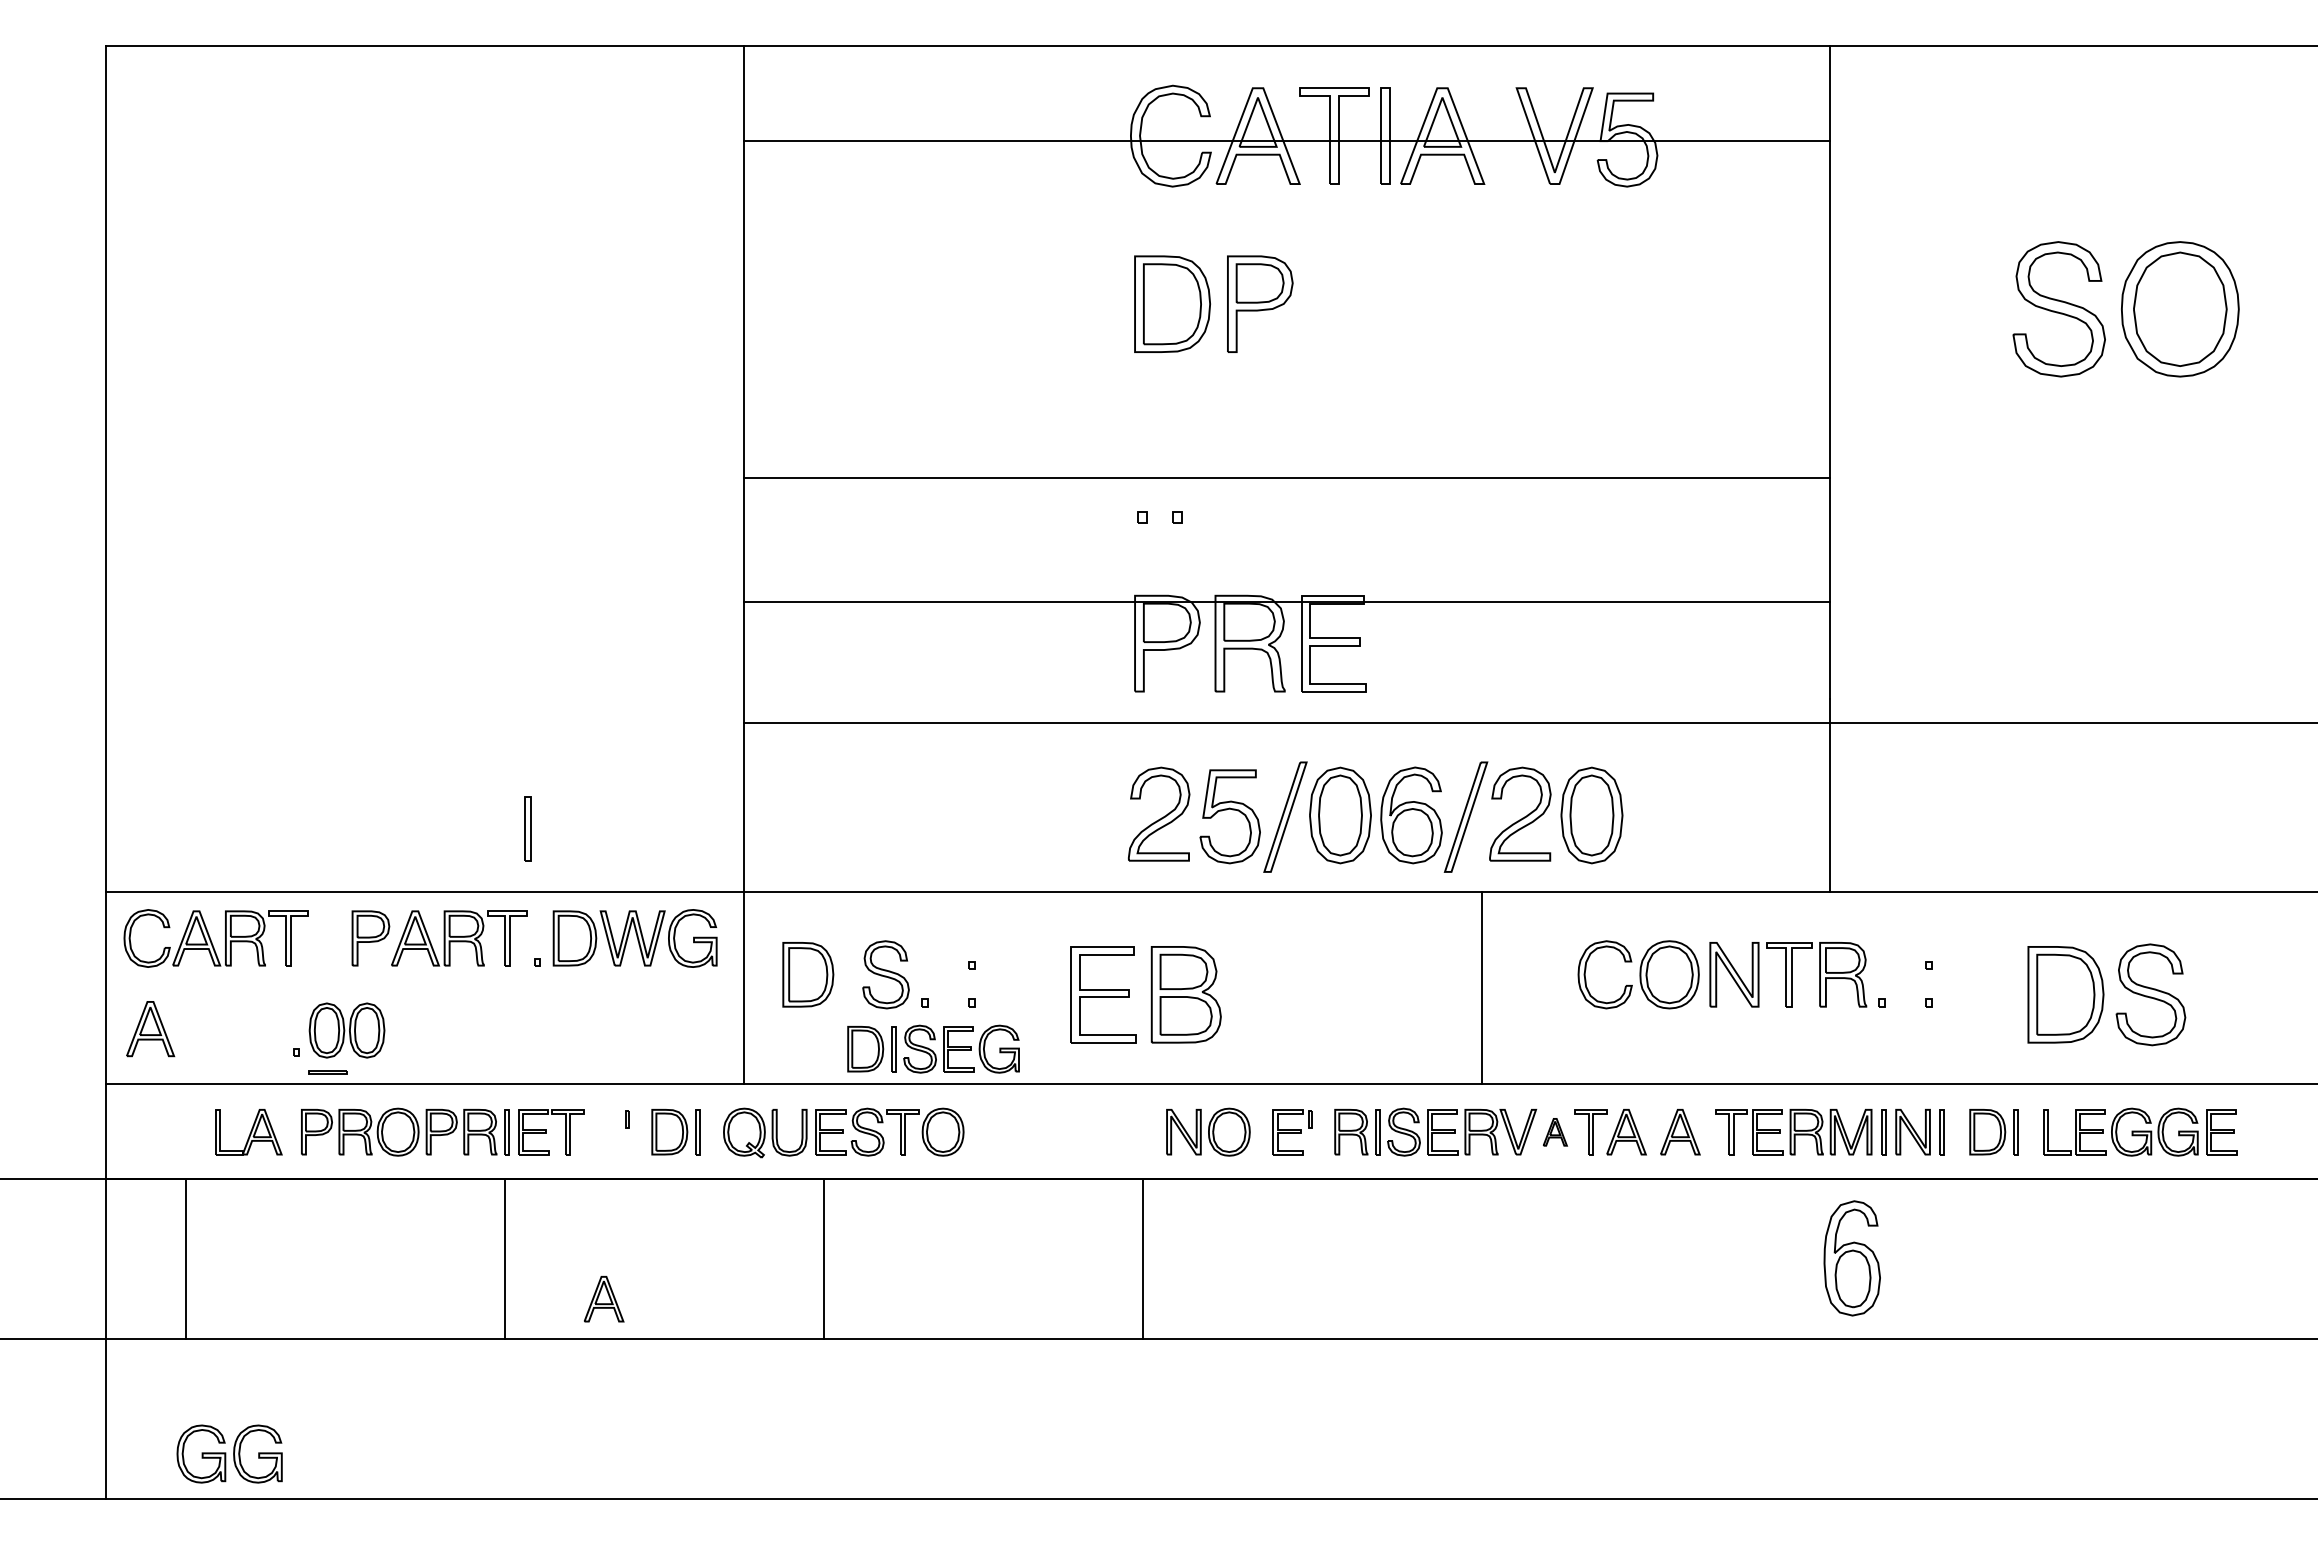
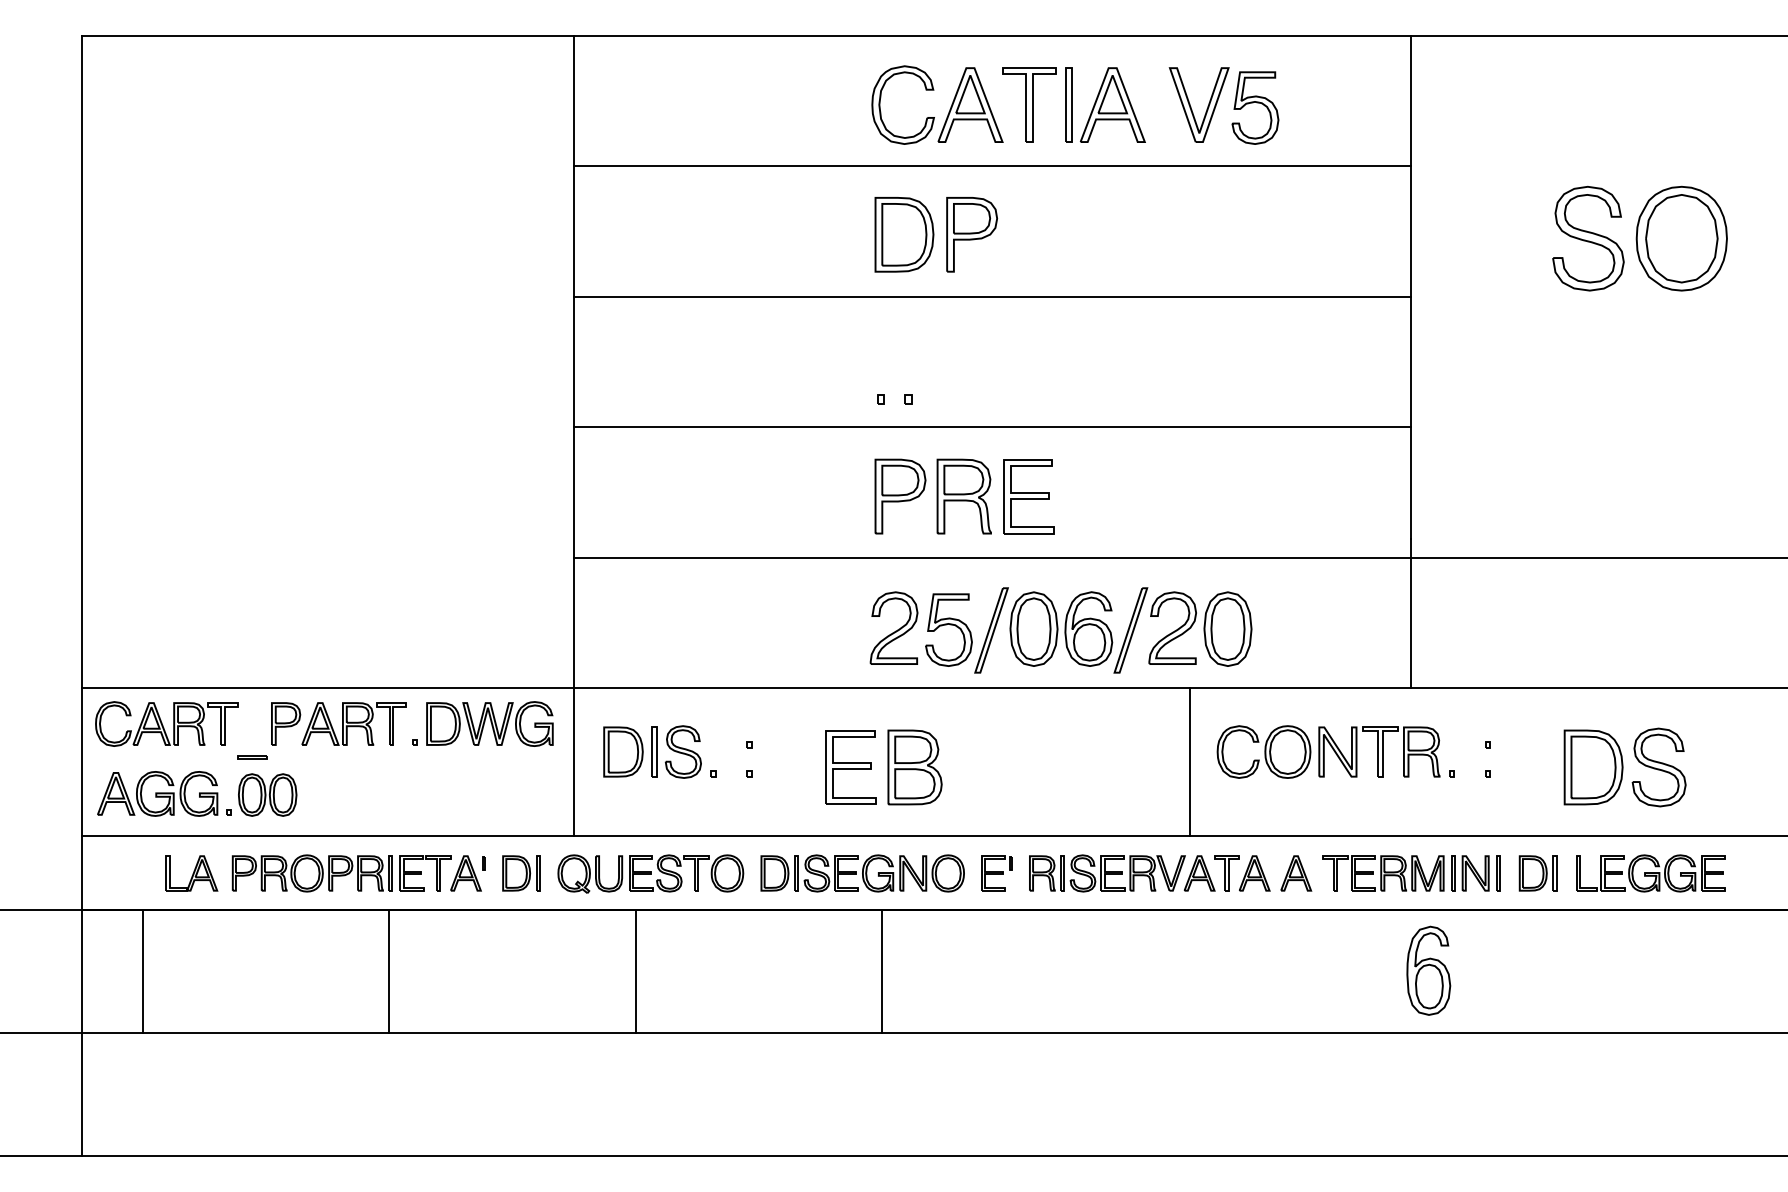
line: (1286, 141) -> (992, 166), moved
line: (1286, 477) -> (992, 296), moved
line: (1286, 601) -> (992, 427), moved
part: (527, 828) -> (654, 751), moved
line: (1482, 987) -> (1189, 761), moved
part: (933, 1048) -> (827, 872), moved
line: (327, 1071) -> (252, 756), moved
part: (1555, 1132) -> (1199, 873), size x1.67
part: (604, 1299) -> (466, 873), moved
part: (229, 1453) -> (176, 793), moved

